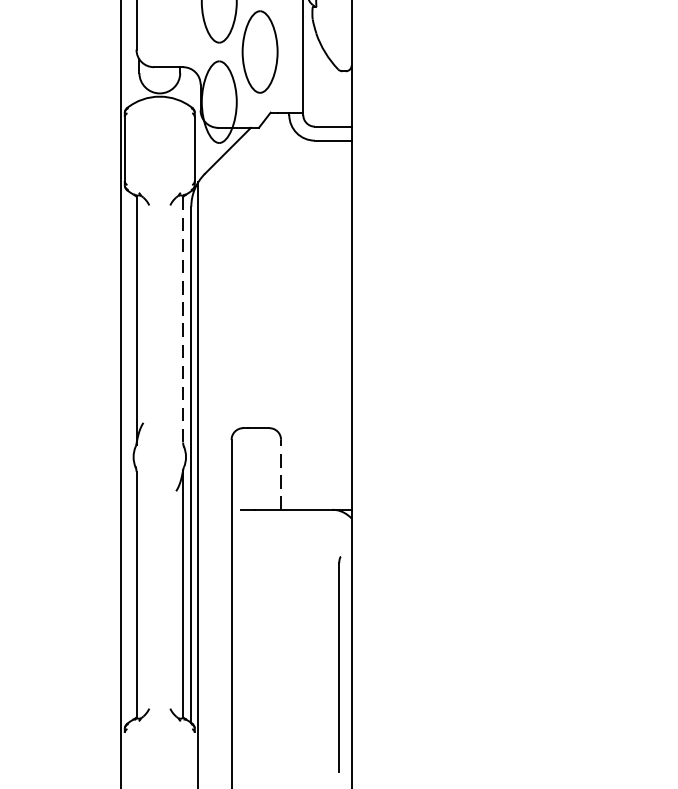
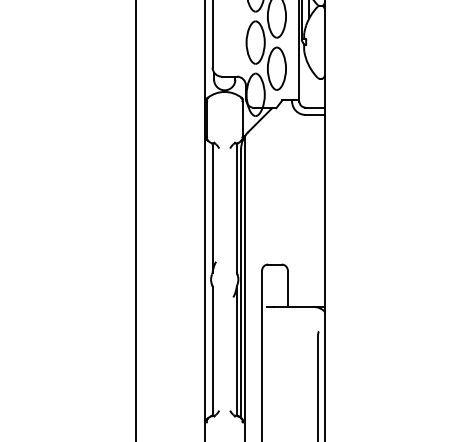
line: (182, 320) -> (236, 208), dashed -> solid
line: (280, 474) -> (287, 288), dashed -> solid

